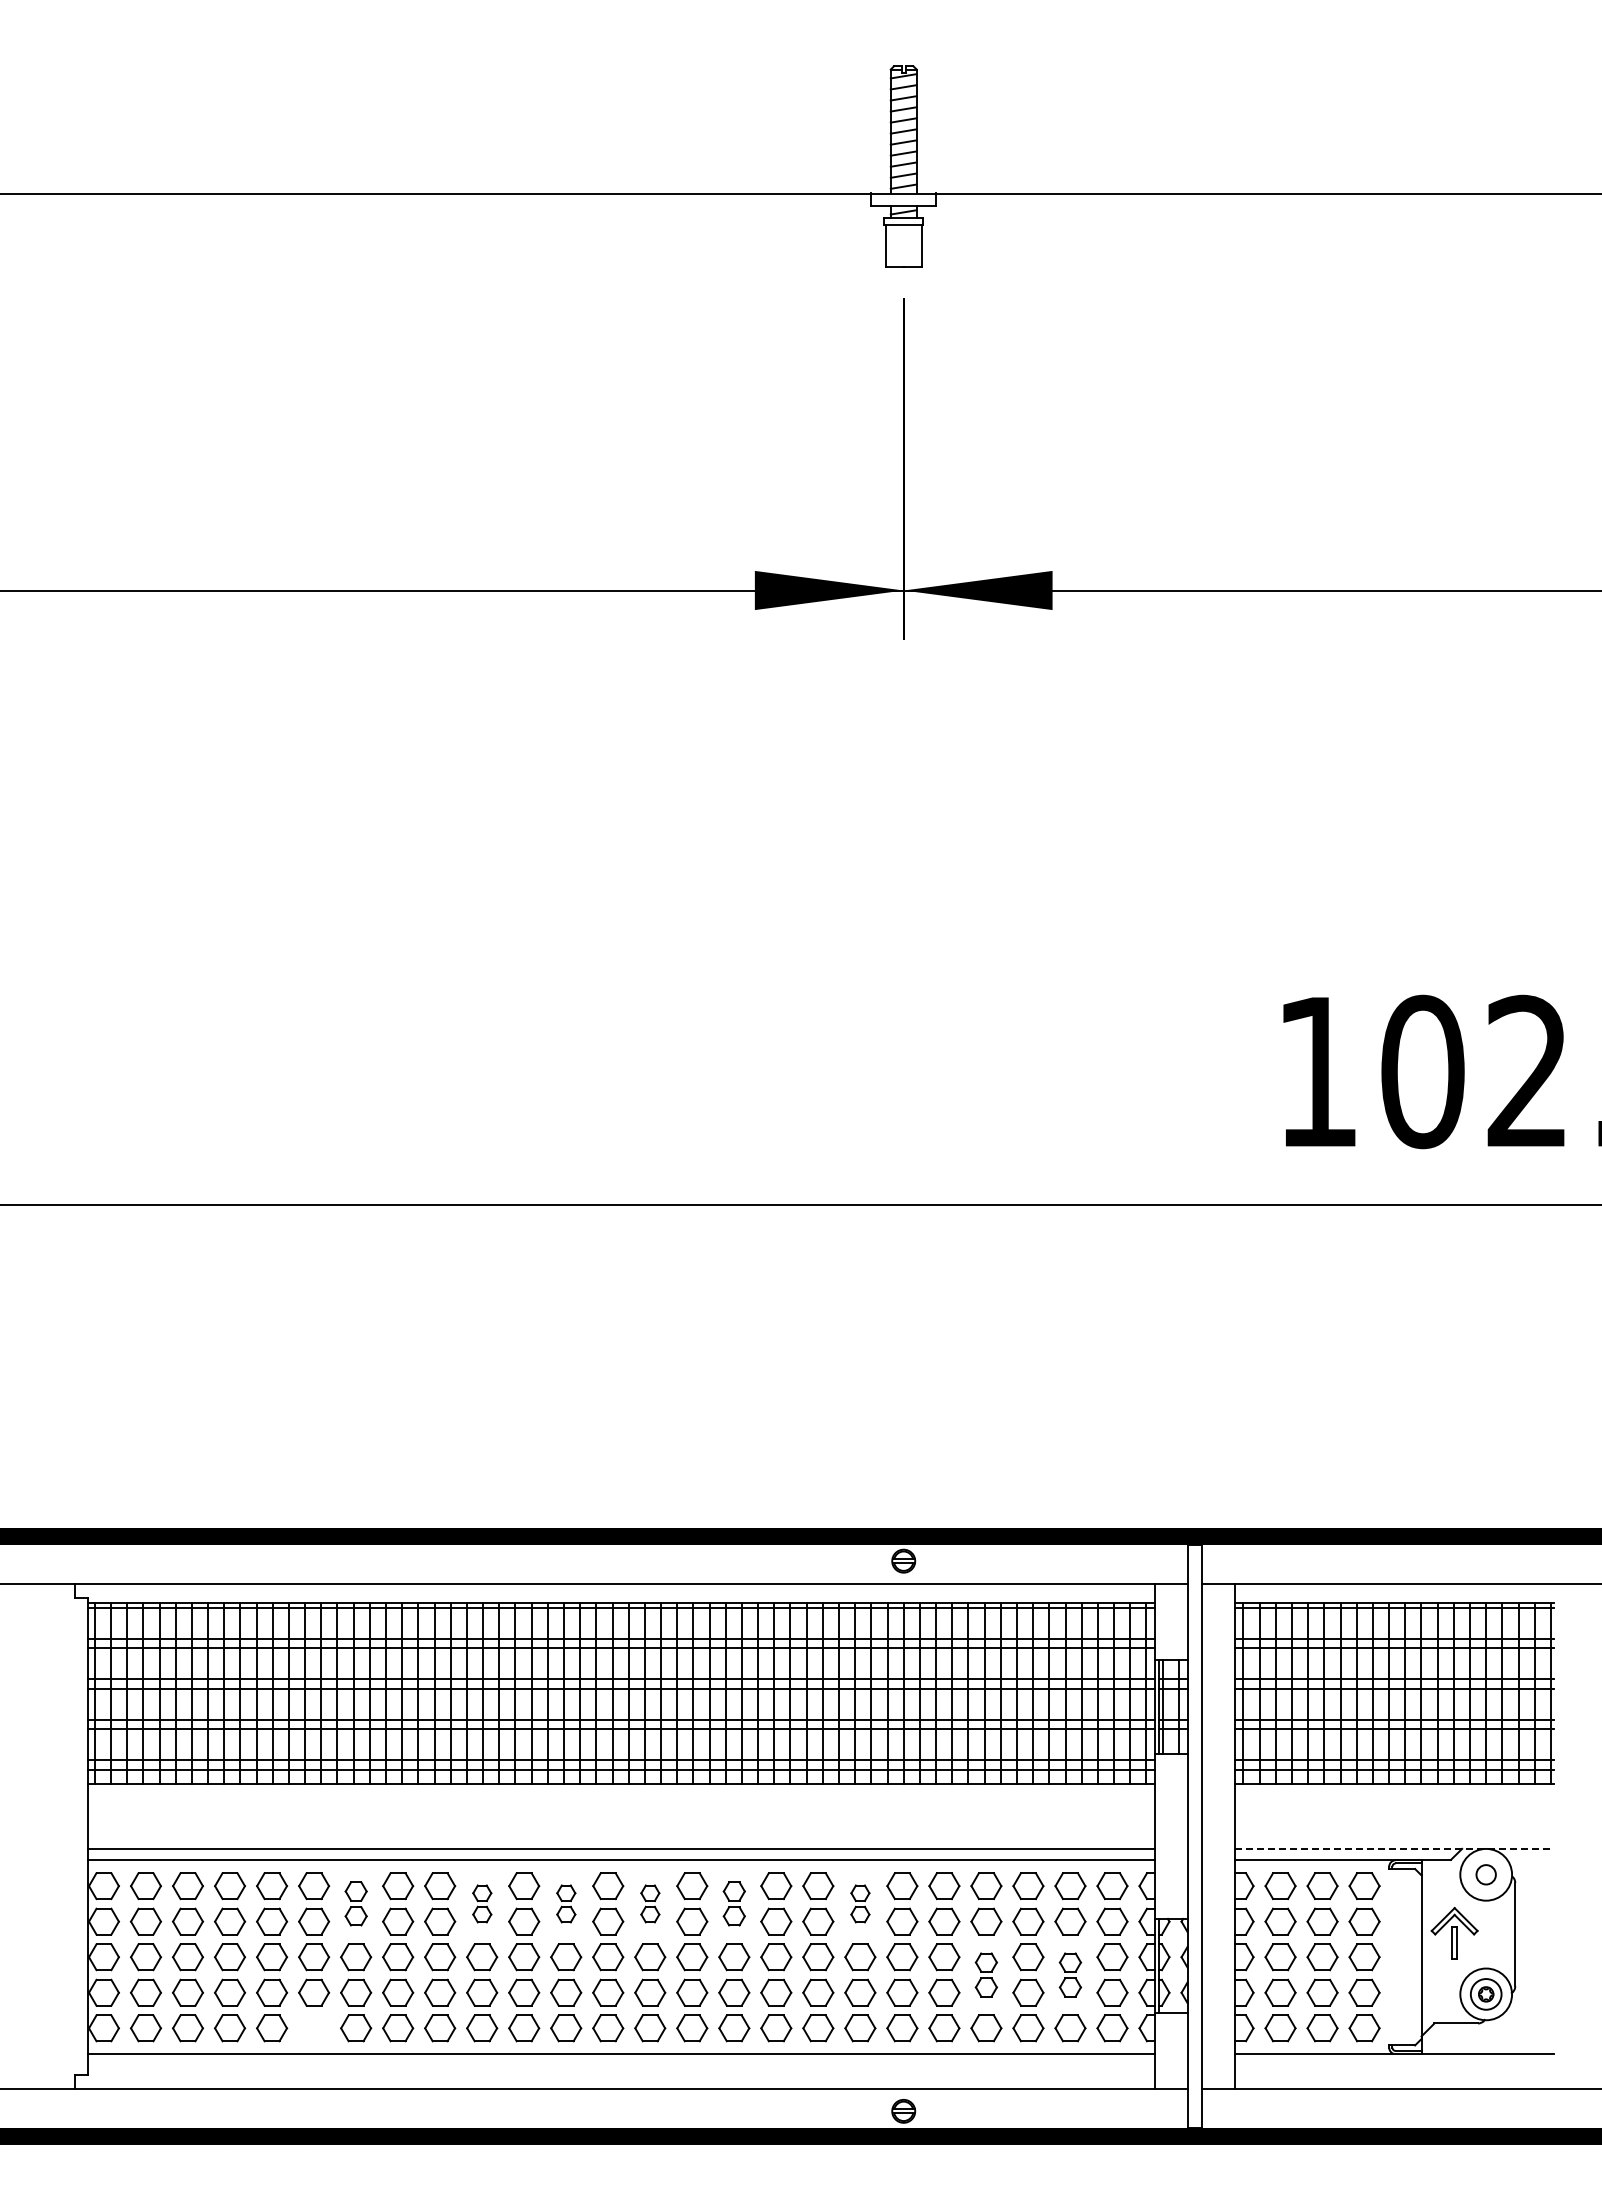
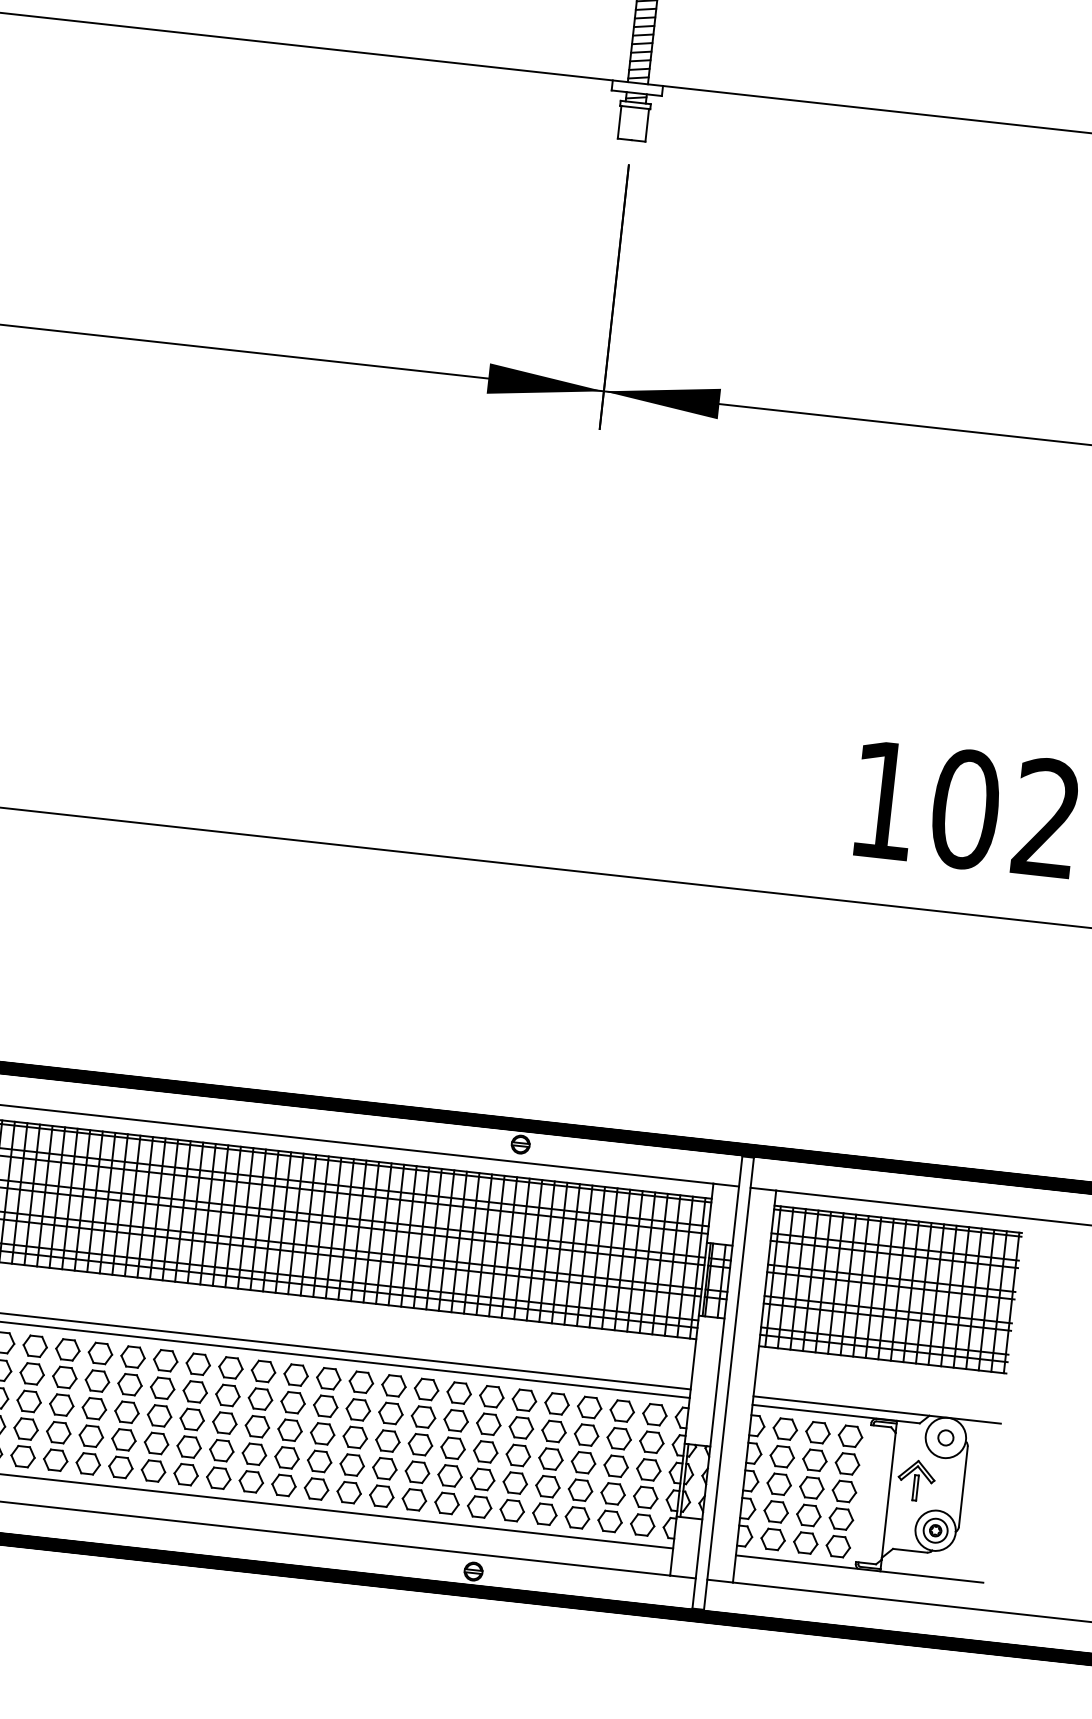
line: (1395, 1848) -> (877, 1409), dashed -> solid
part: (356, 1903) -> (66, 1363), size x1.43
part: (482, 1903) -> (164, 1374), size x1.67
part: (566, 1903) -> (229, 1381), size x1.67
part: (650, 1903) -> (294, 1388), size x1.67
part: (734, 1903) -> (360, 1395), size x1.43
part: (860, 1903) -> (457, 1406), size x1.67
part: (986, 1974) -> (549, 1472), size x1.43
part: (1070, 1974) -> (614, 1479), size x1.43
part: (314, 2028) -> (23, 1456), added

